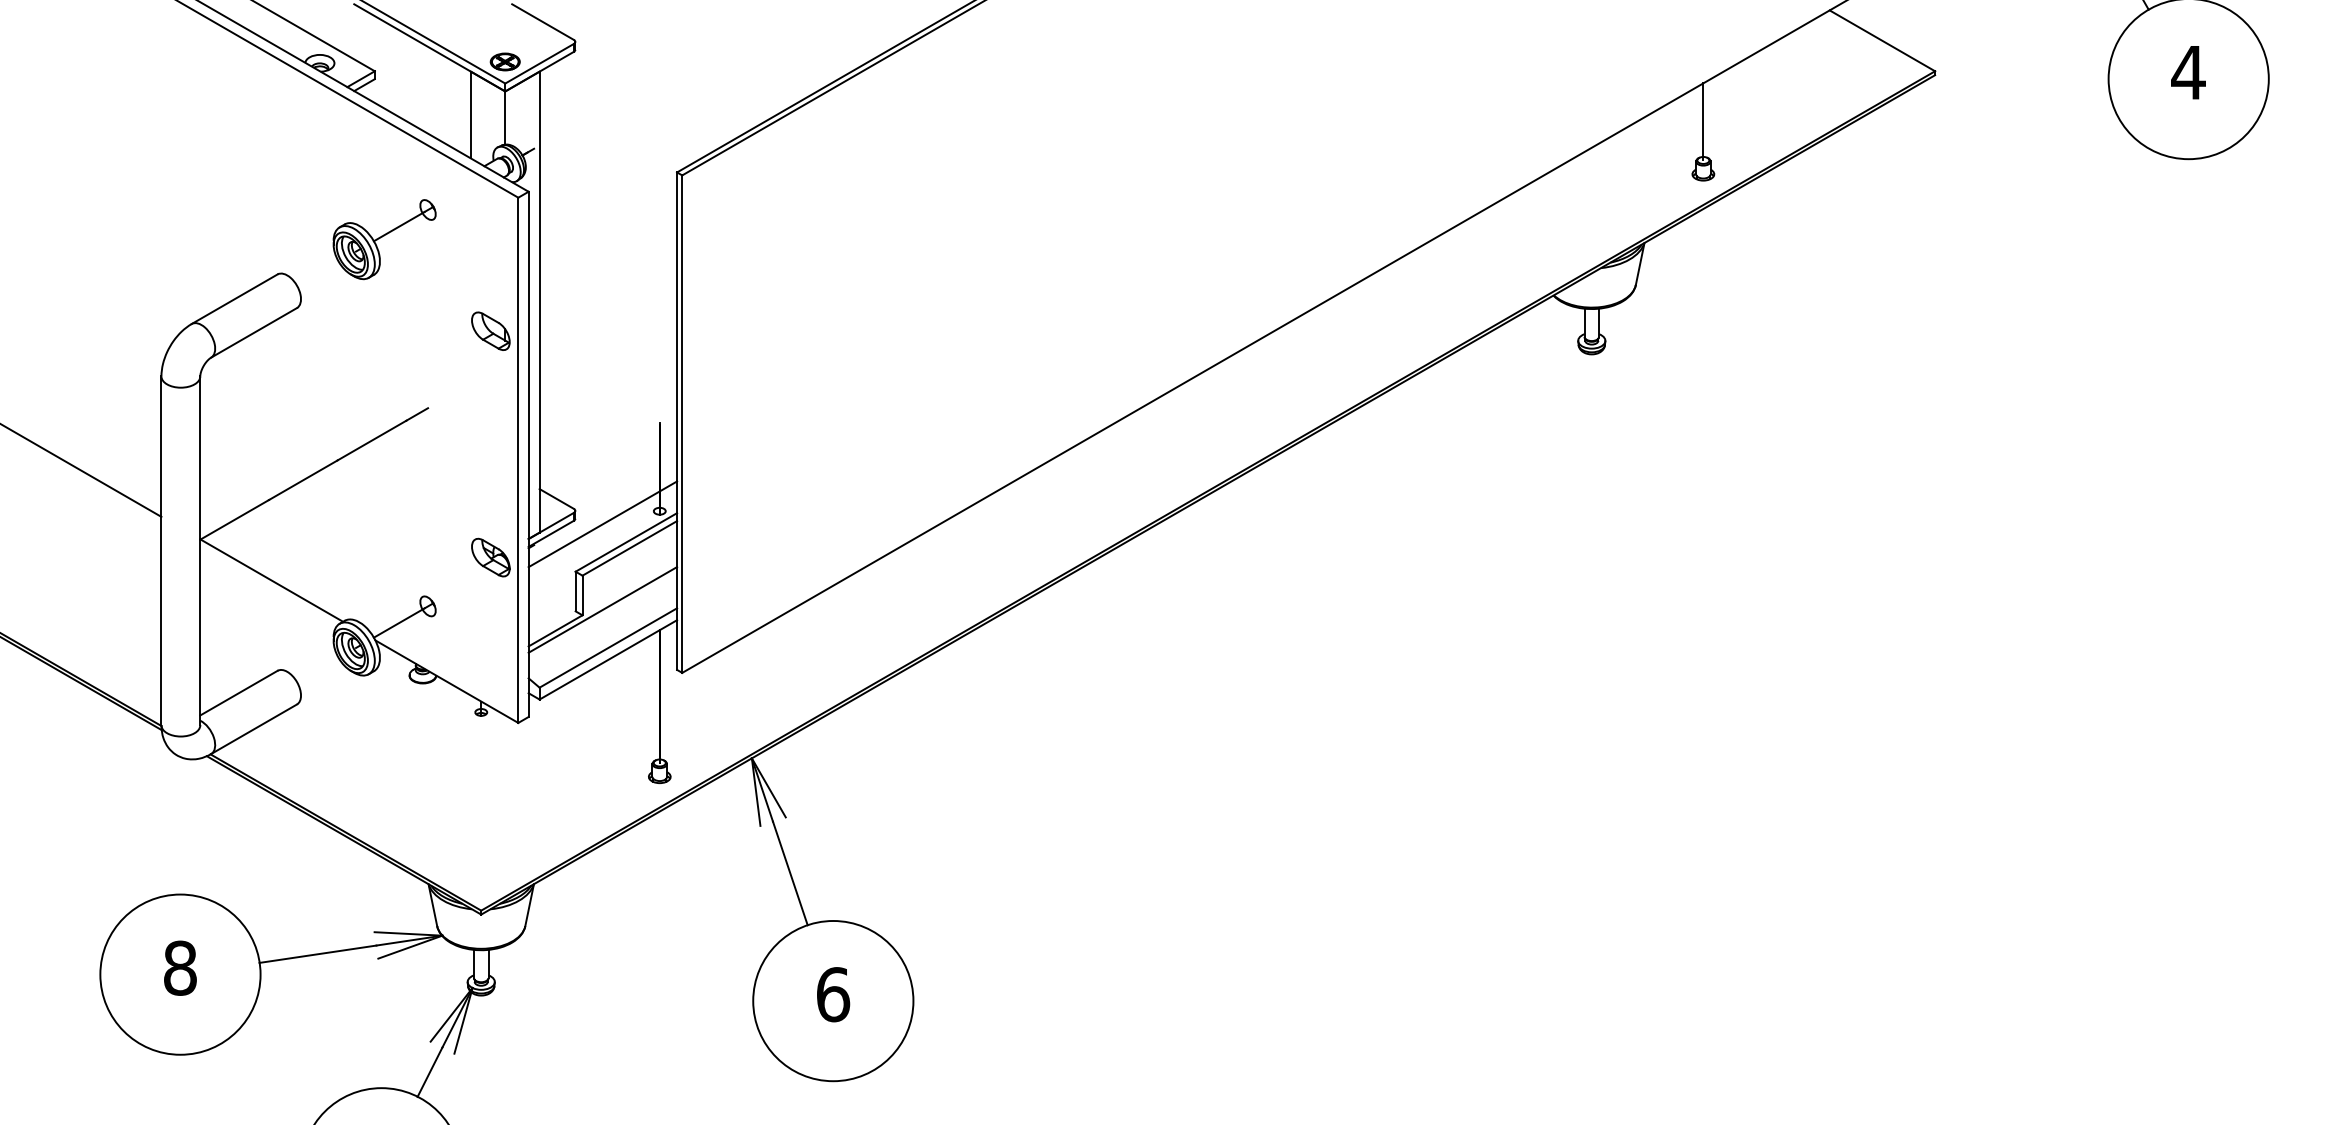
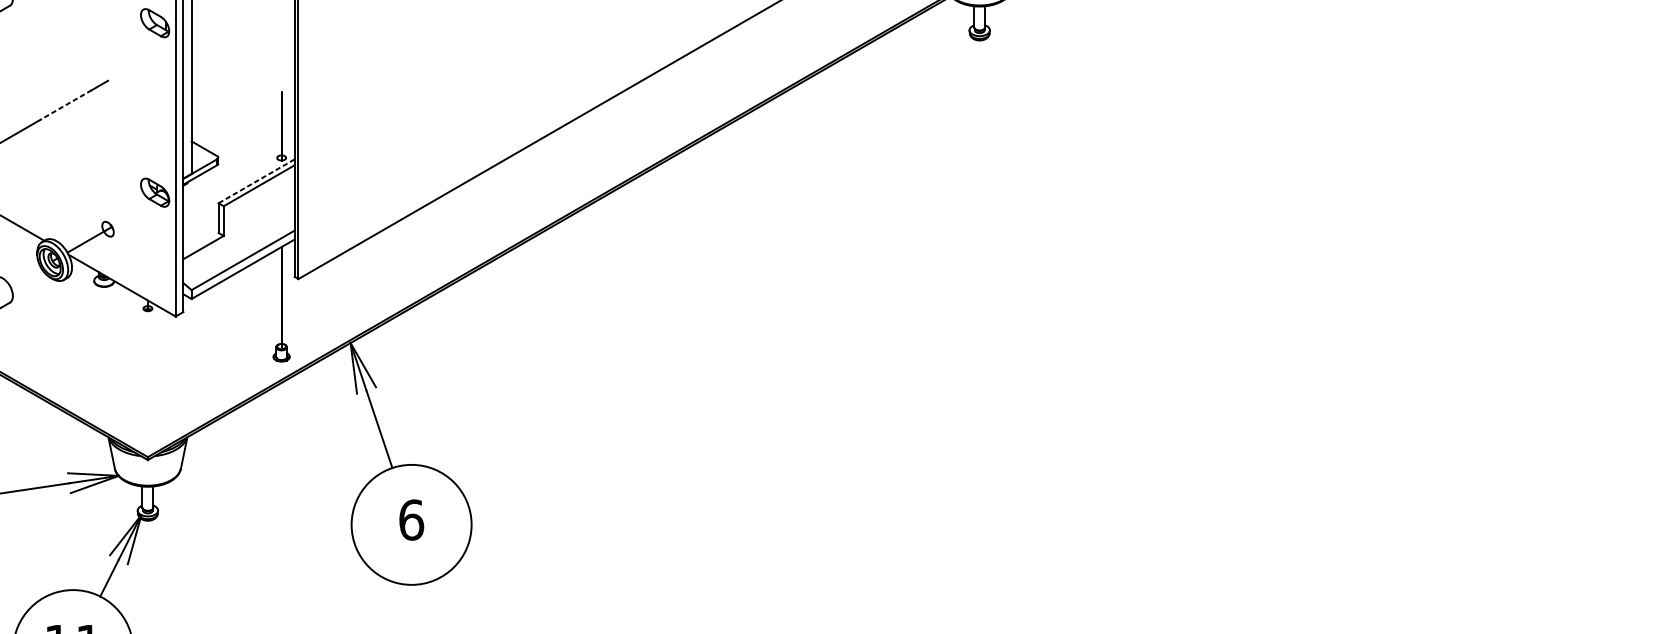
line: (372, 440) -> (66, 104), solid -> dashed
line: (602, 524) -> (238, 167), removed
line: (626, 542) -> (256, 181), solid -> dashed
line: (602, 609) -> (238, 231), removed

